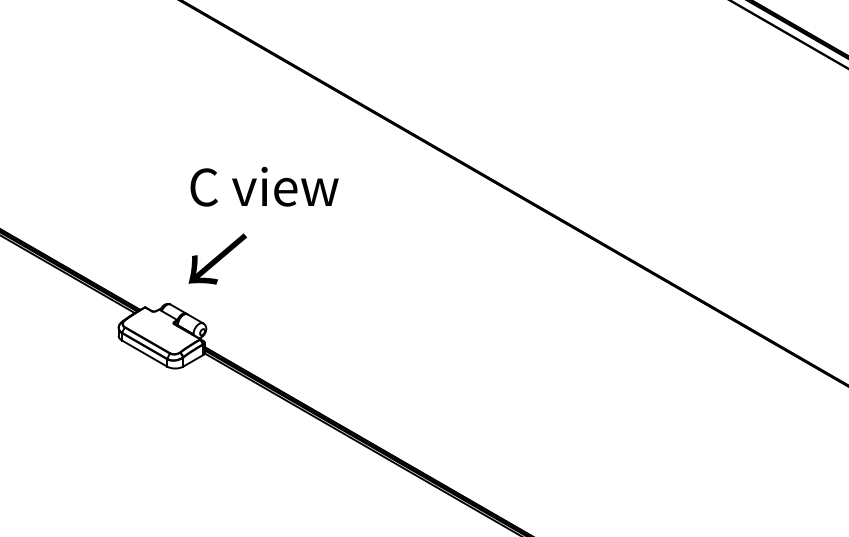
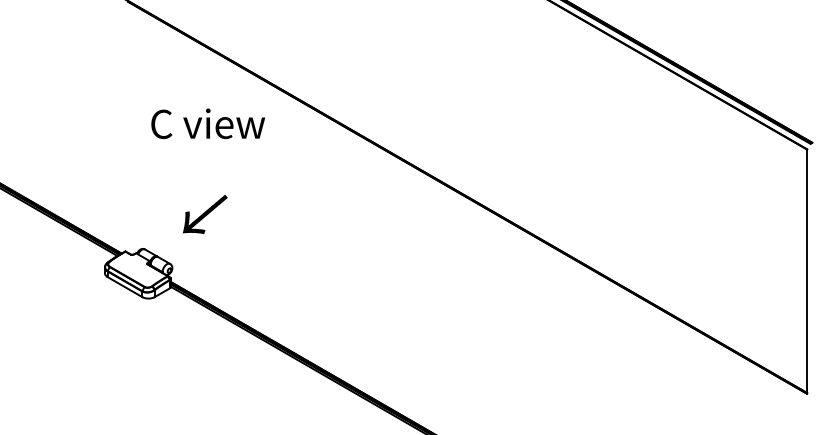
text: (264, 186) -> (208, 123), moved
text: (216, 257) -> (204, 213), moved

